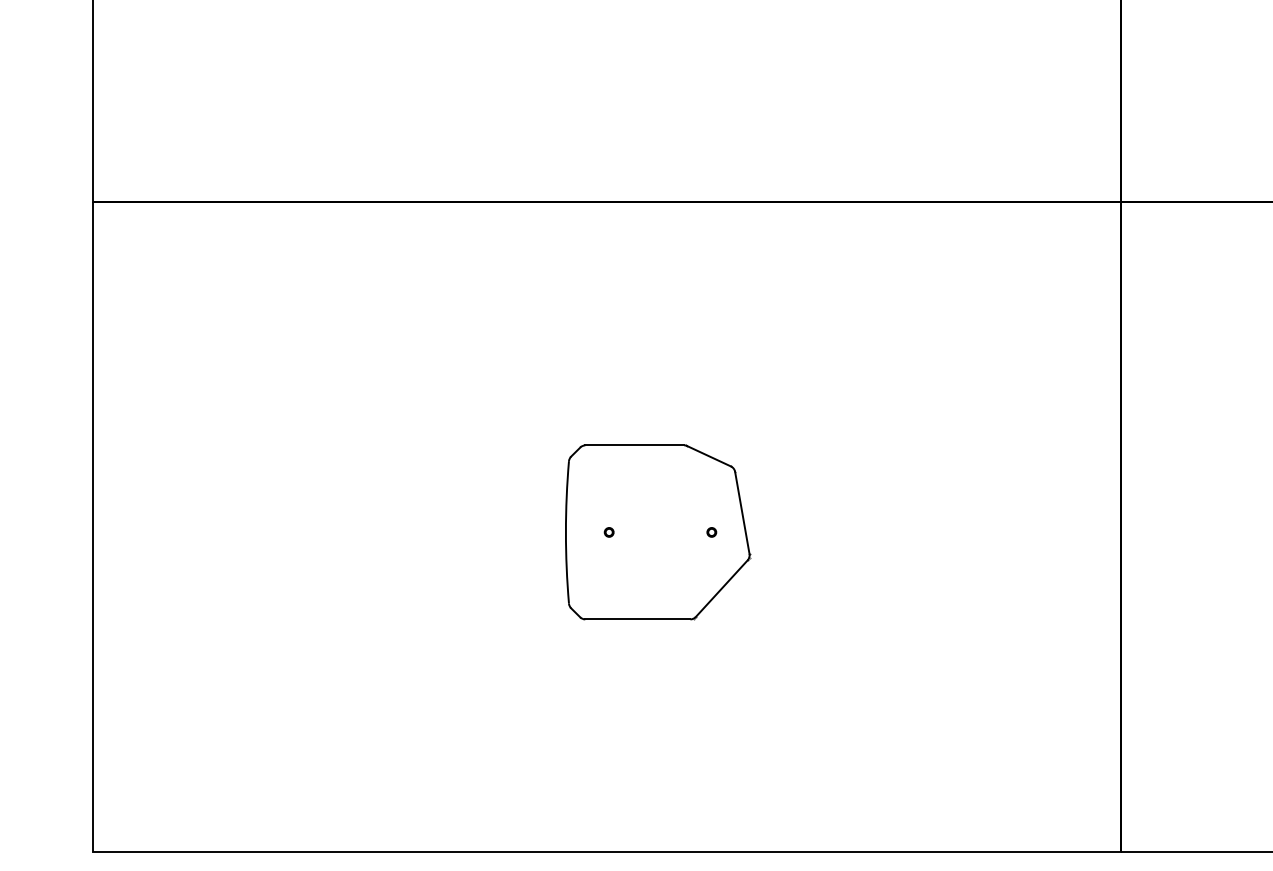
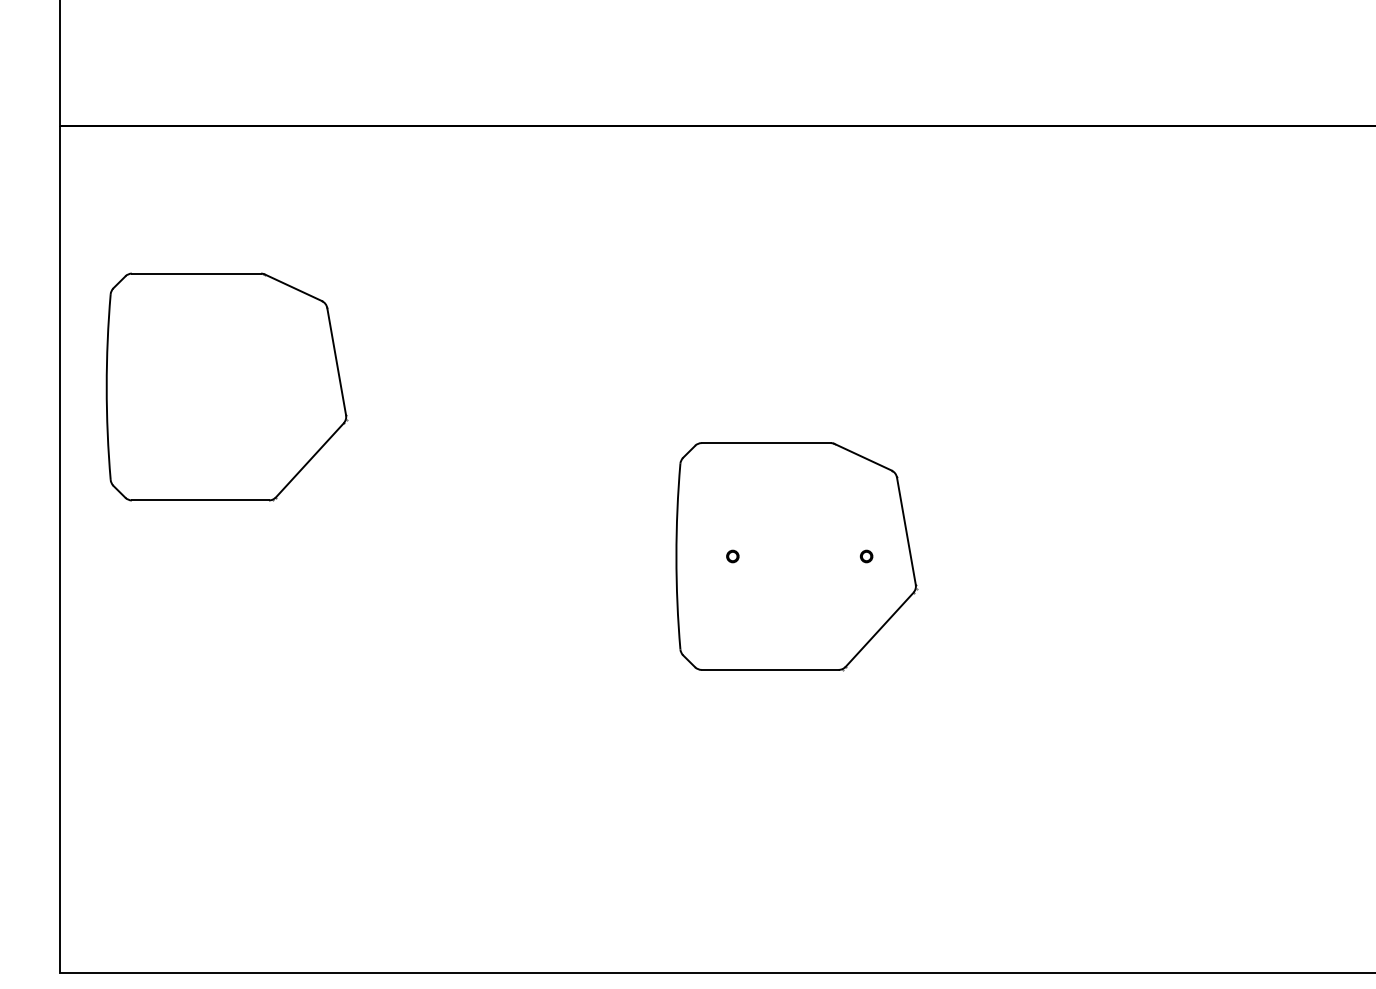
part: (221, 402) -> (227, 387), added

